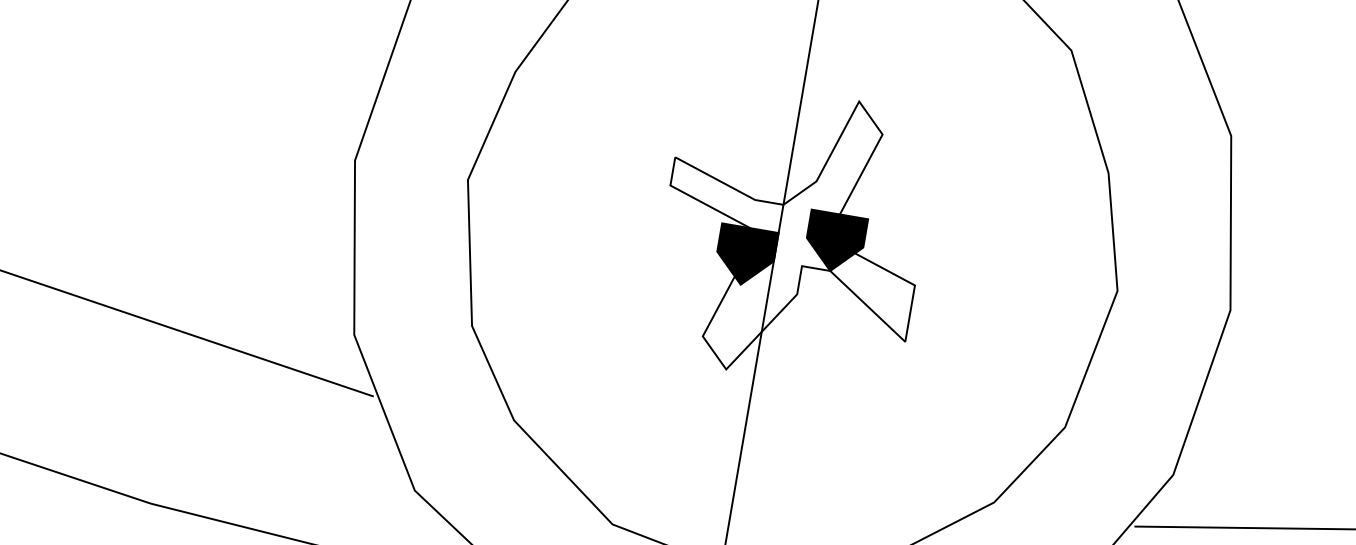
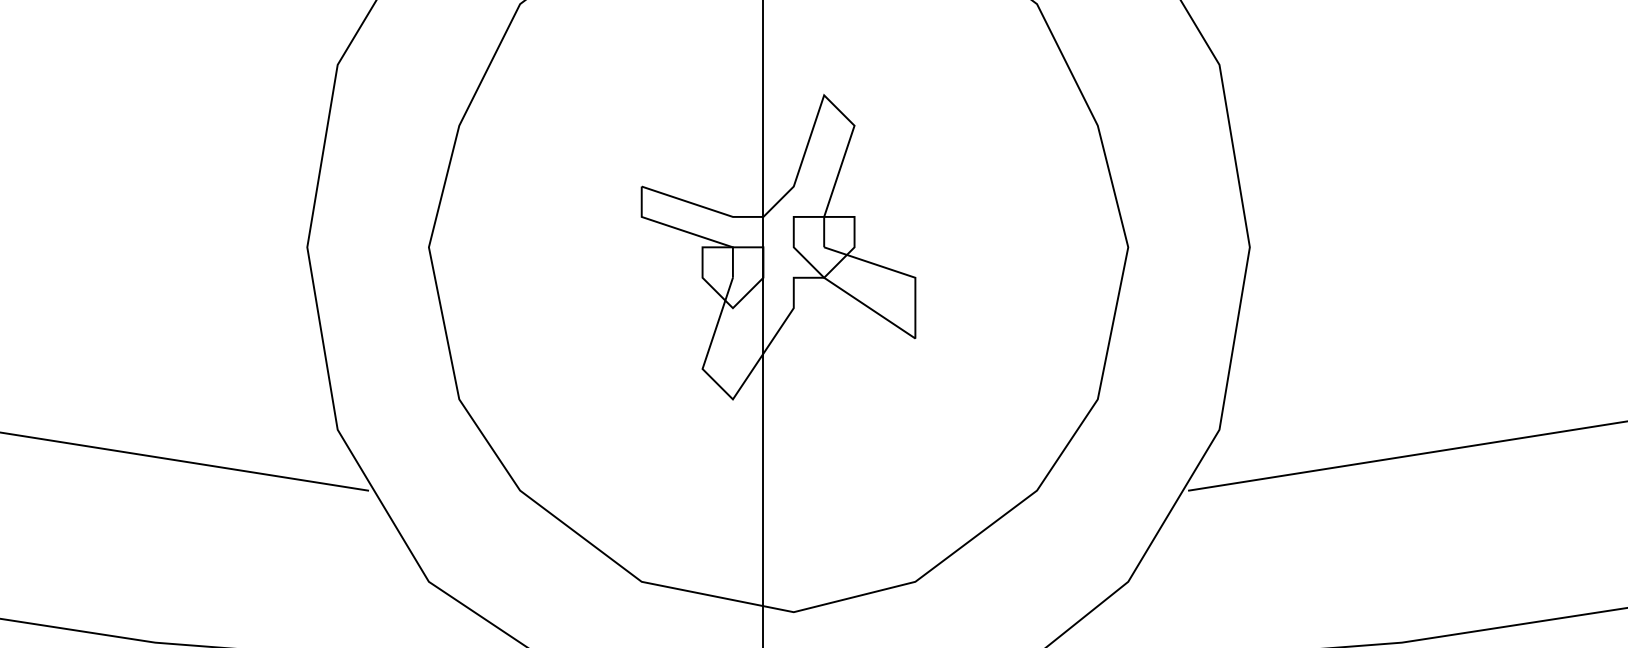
fill: (834, 241) -> (823, 246), removed
fill: (745, 256) -> (732, 277), removed

